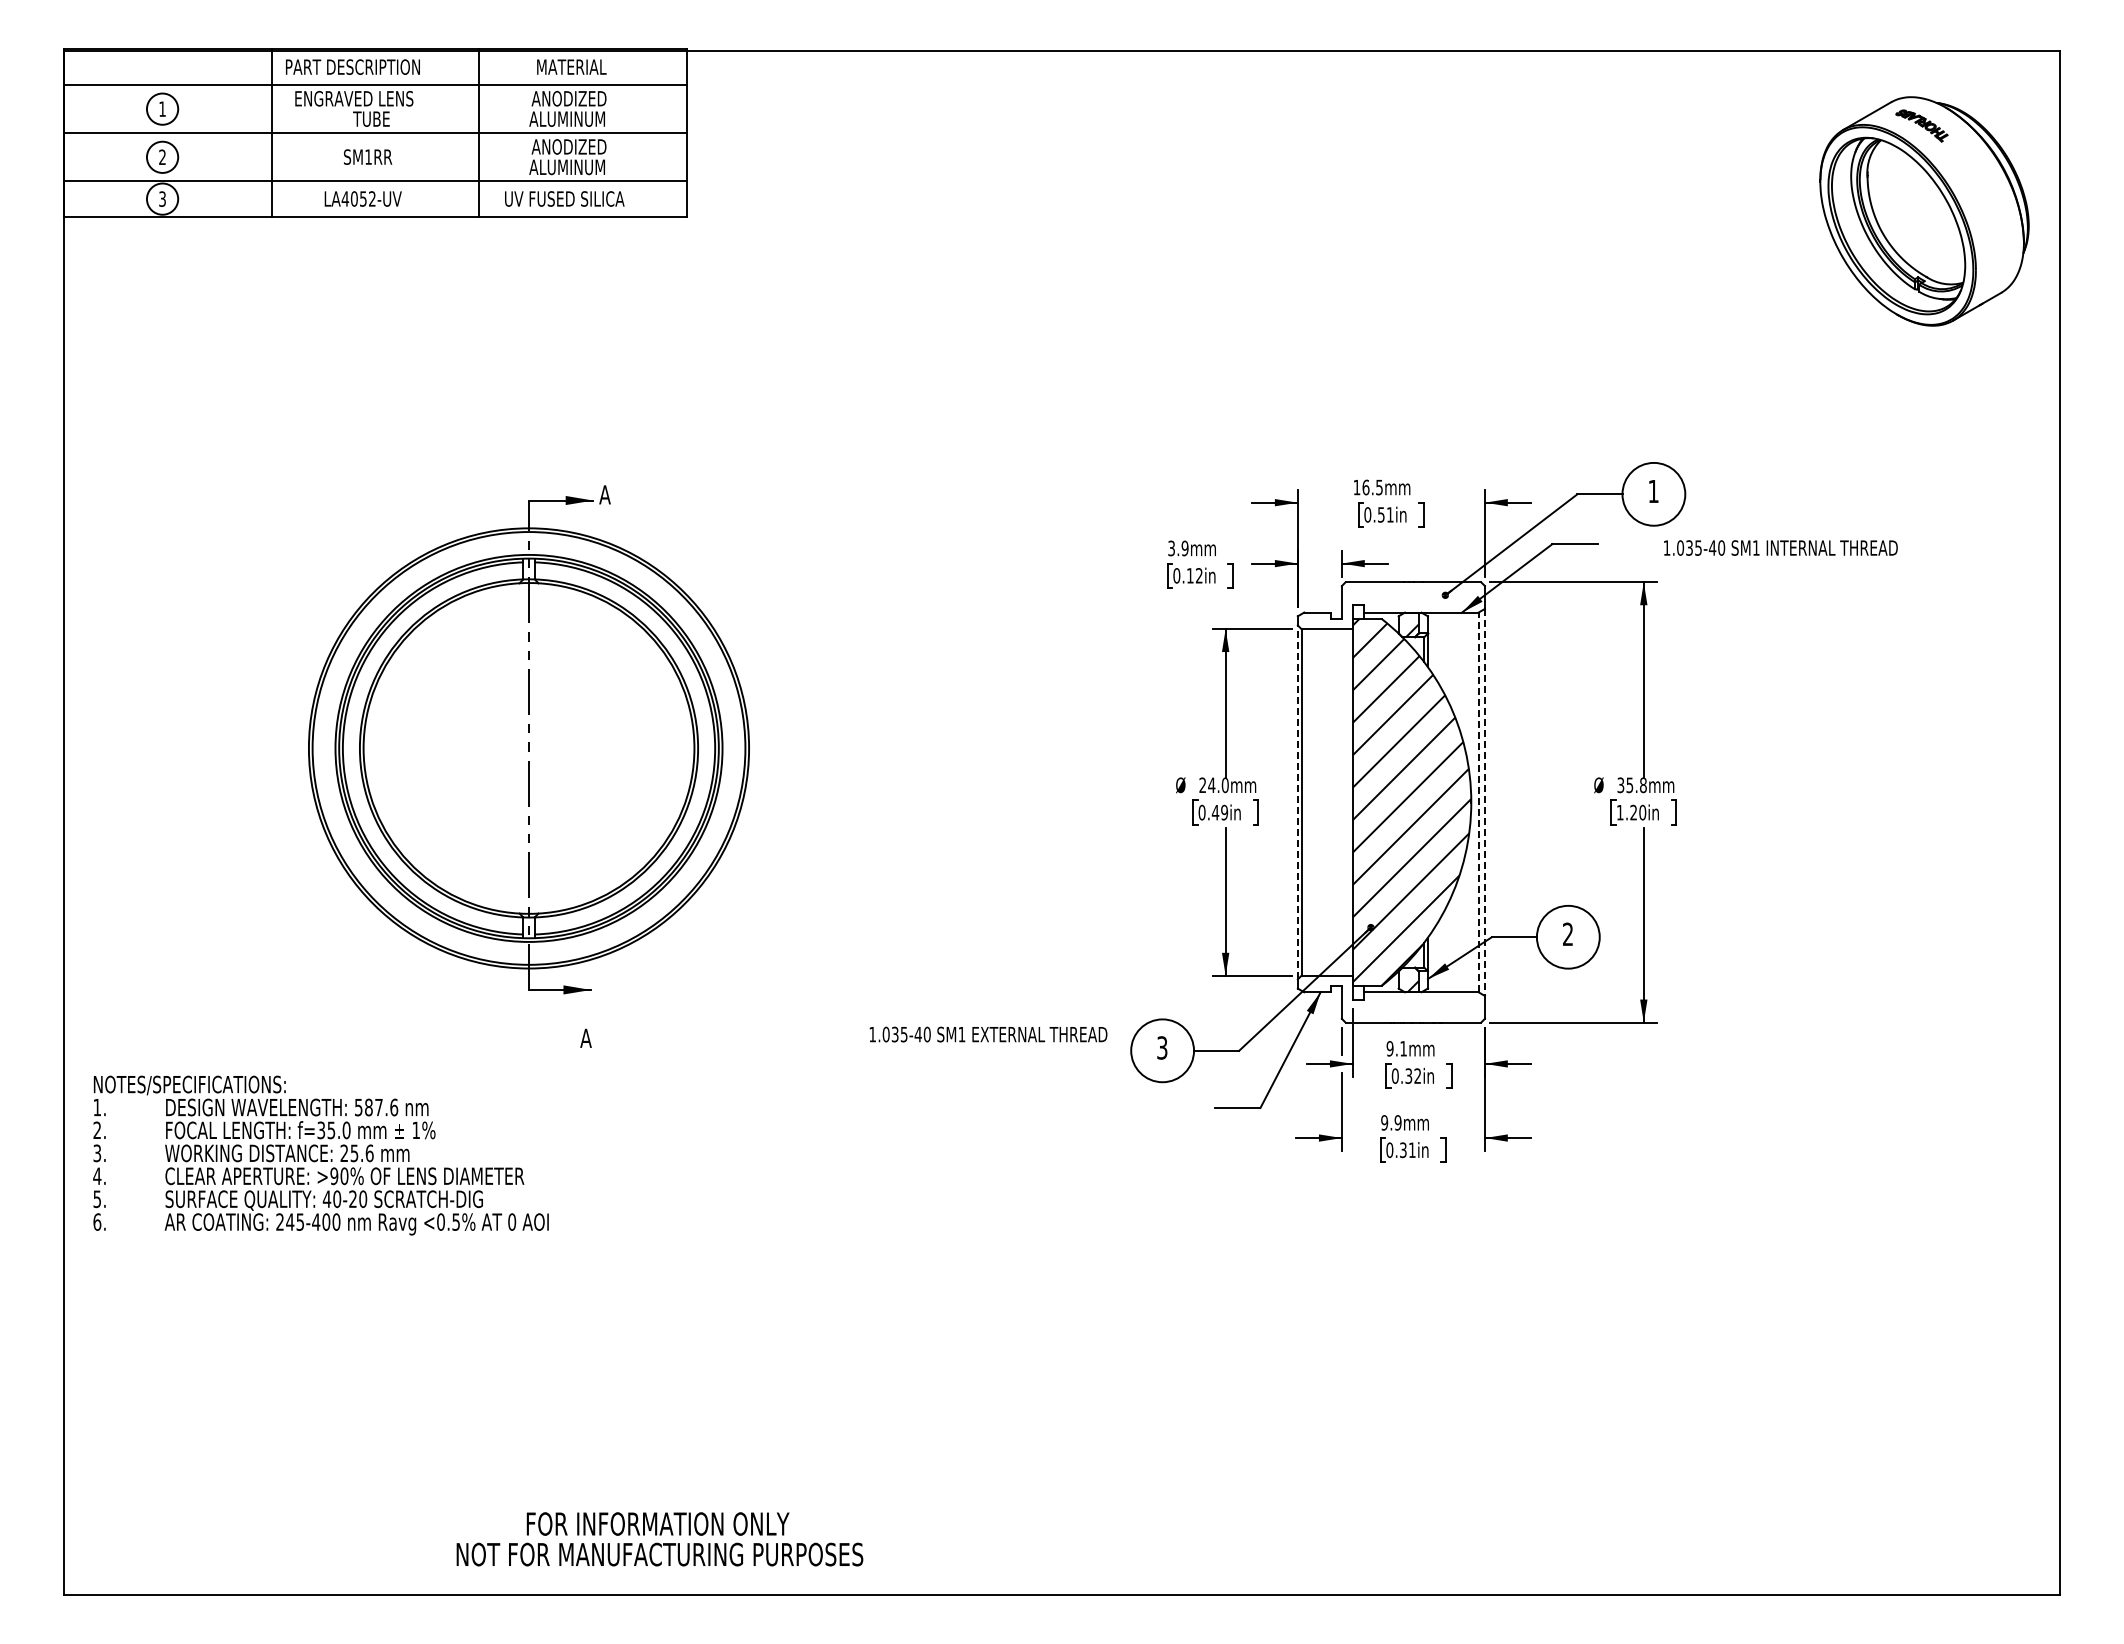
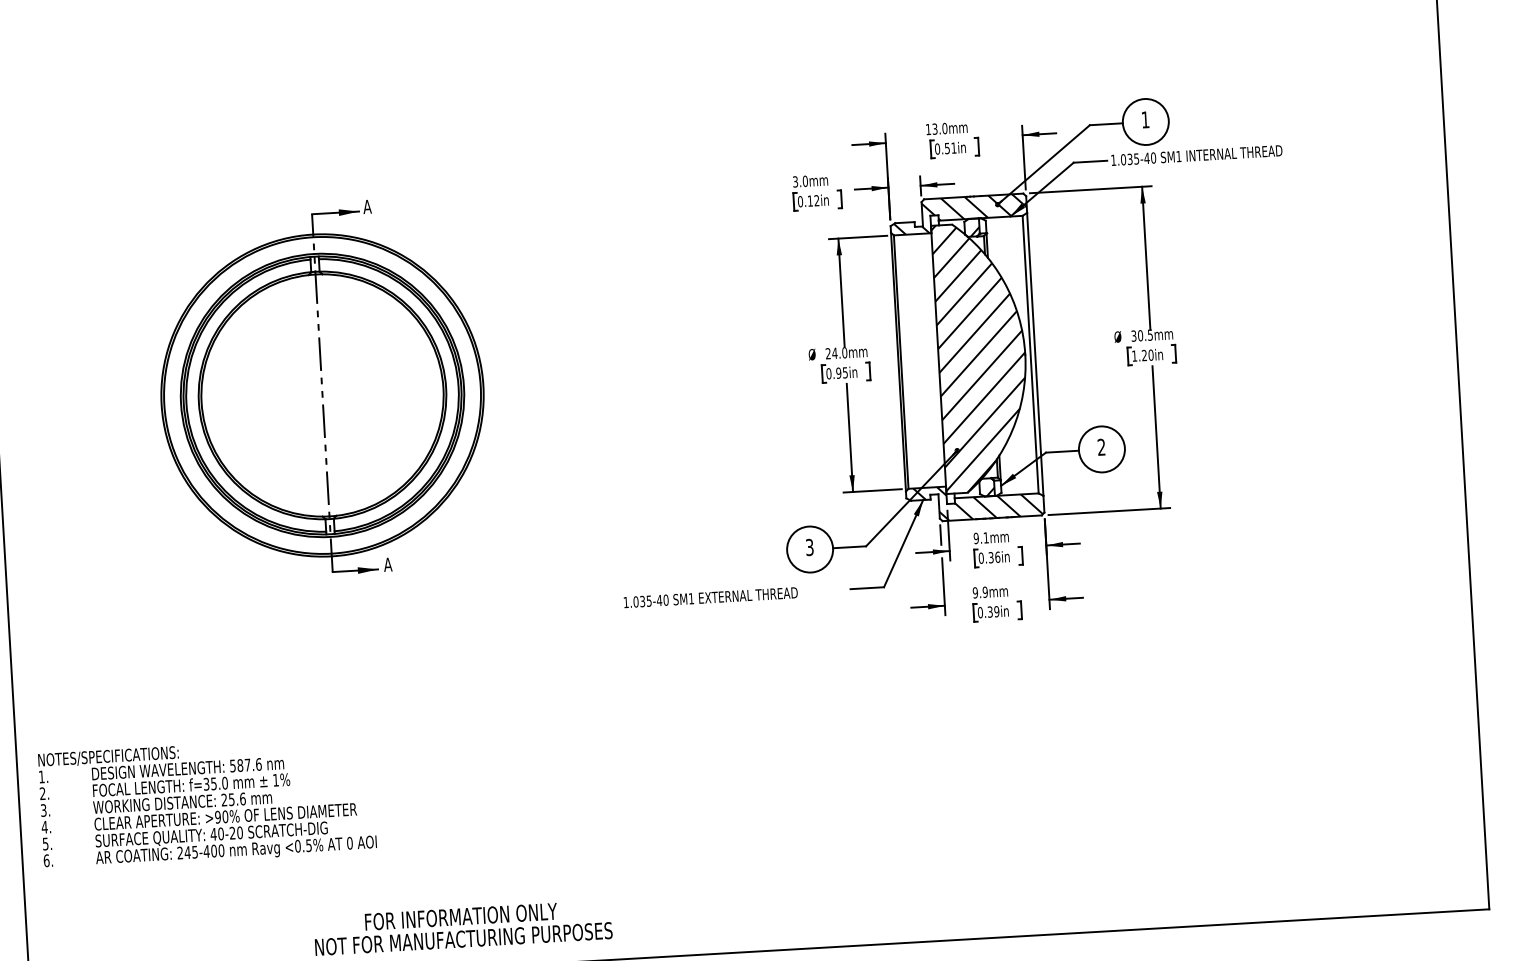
text: (1372, 487) -> (939, 128), 16.5mm -> 13.0mm
text: (1780, 547) -> (1196, 155), moved
text: (1184, 548) -> (804, 181), 3.9mm -> 3.0mm
hatch: (1393, 605) -> (960, 214), added
part: (528, 739) -> (321, 388), moved
text: (1636, 785) -> (1145, 335), 35.8mm -> 30.5mm
line: (1297, 802) -> (898, 362), dashed -> solid
line: (1478, 802) -> (1030, 354), dashed -> solid
line: (1484, 802) -> (1034, 354), dashed -> solid
text: (1219, 812) -> (841, 372), 0.49in -> 0.95in
hatch: (1395, 998) -> (978, 501), added
text: (988, 1034) -> (710, 597), moved
text: (1417, 1075) -> (997, 556), 0.32in -> 0.36in
text: (1411, 1150) -> (996, 611), 0.31in -> 0.39in
text: (320, 1155) -> (207, 802), moved

